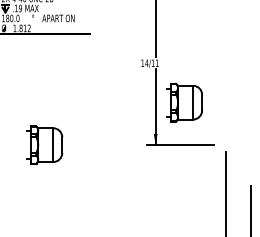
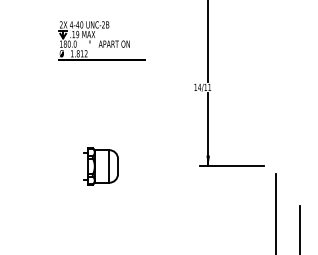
part: (183, 102) -> (235, 125), removed

